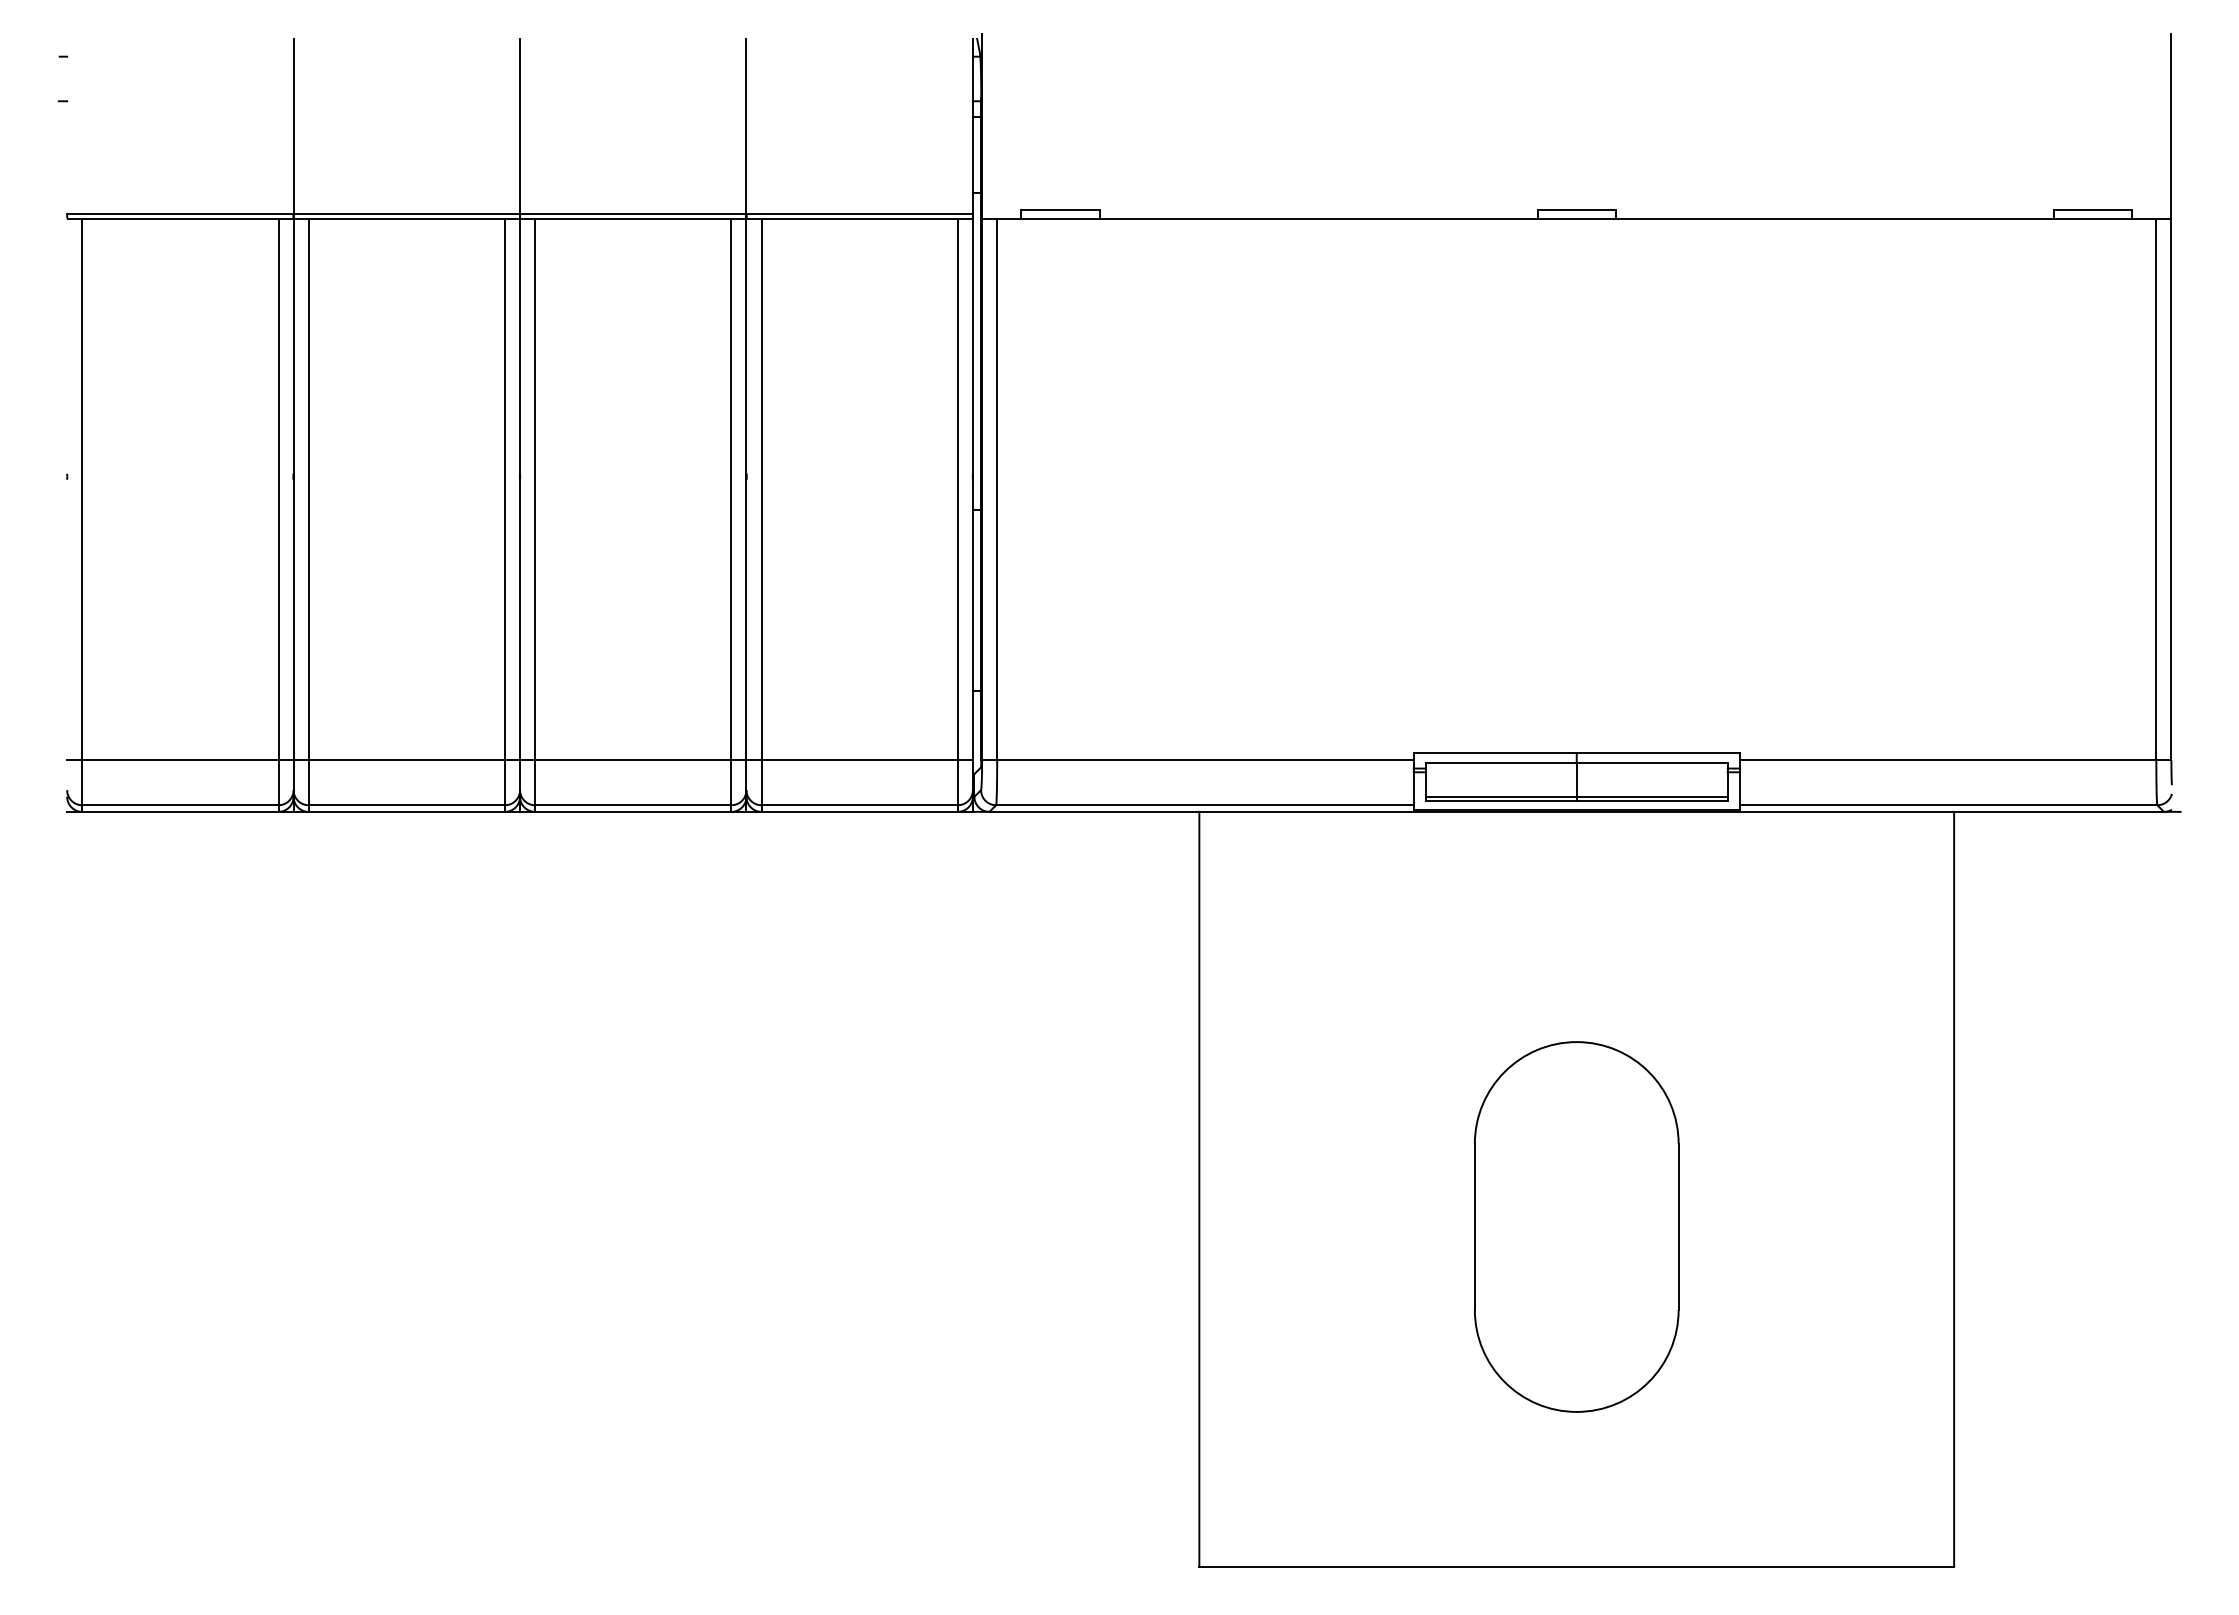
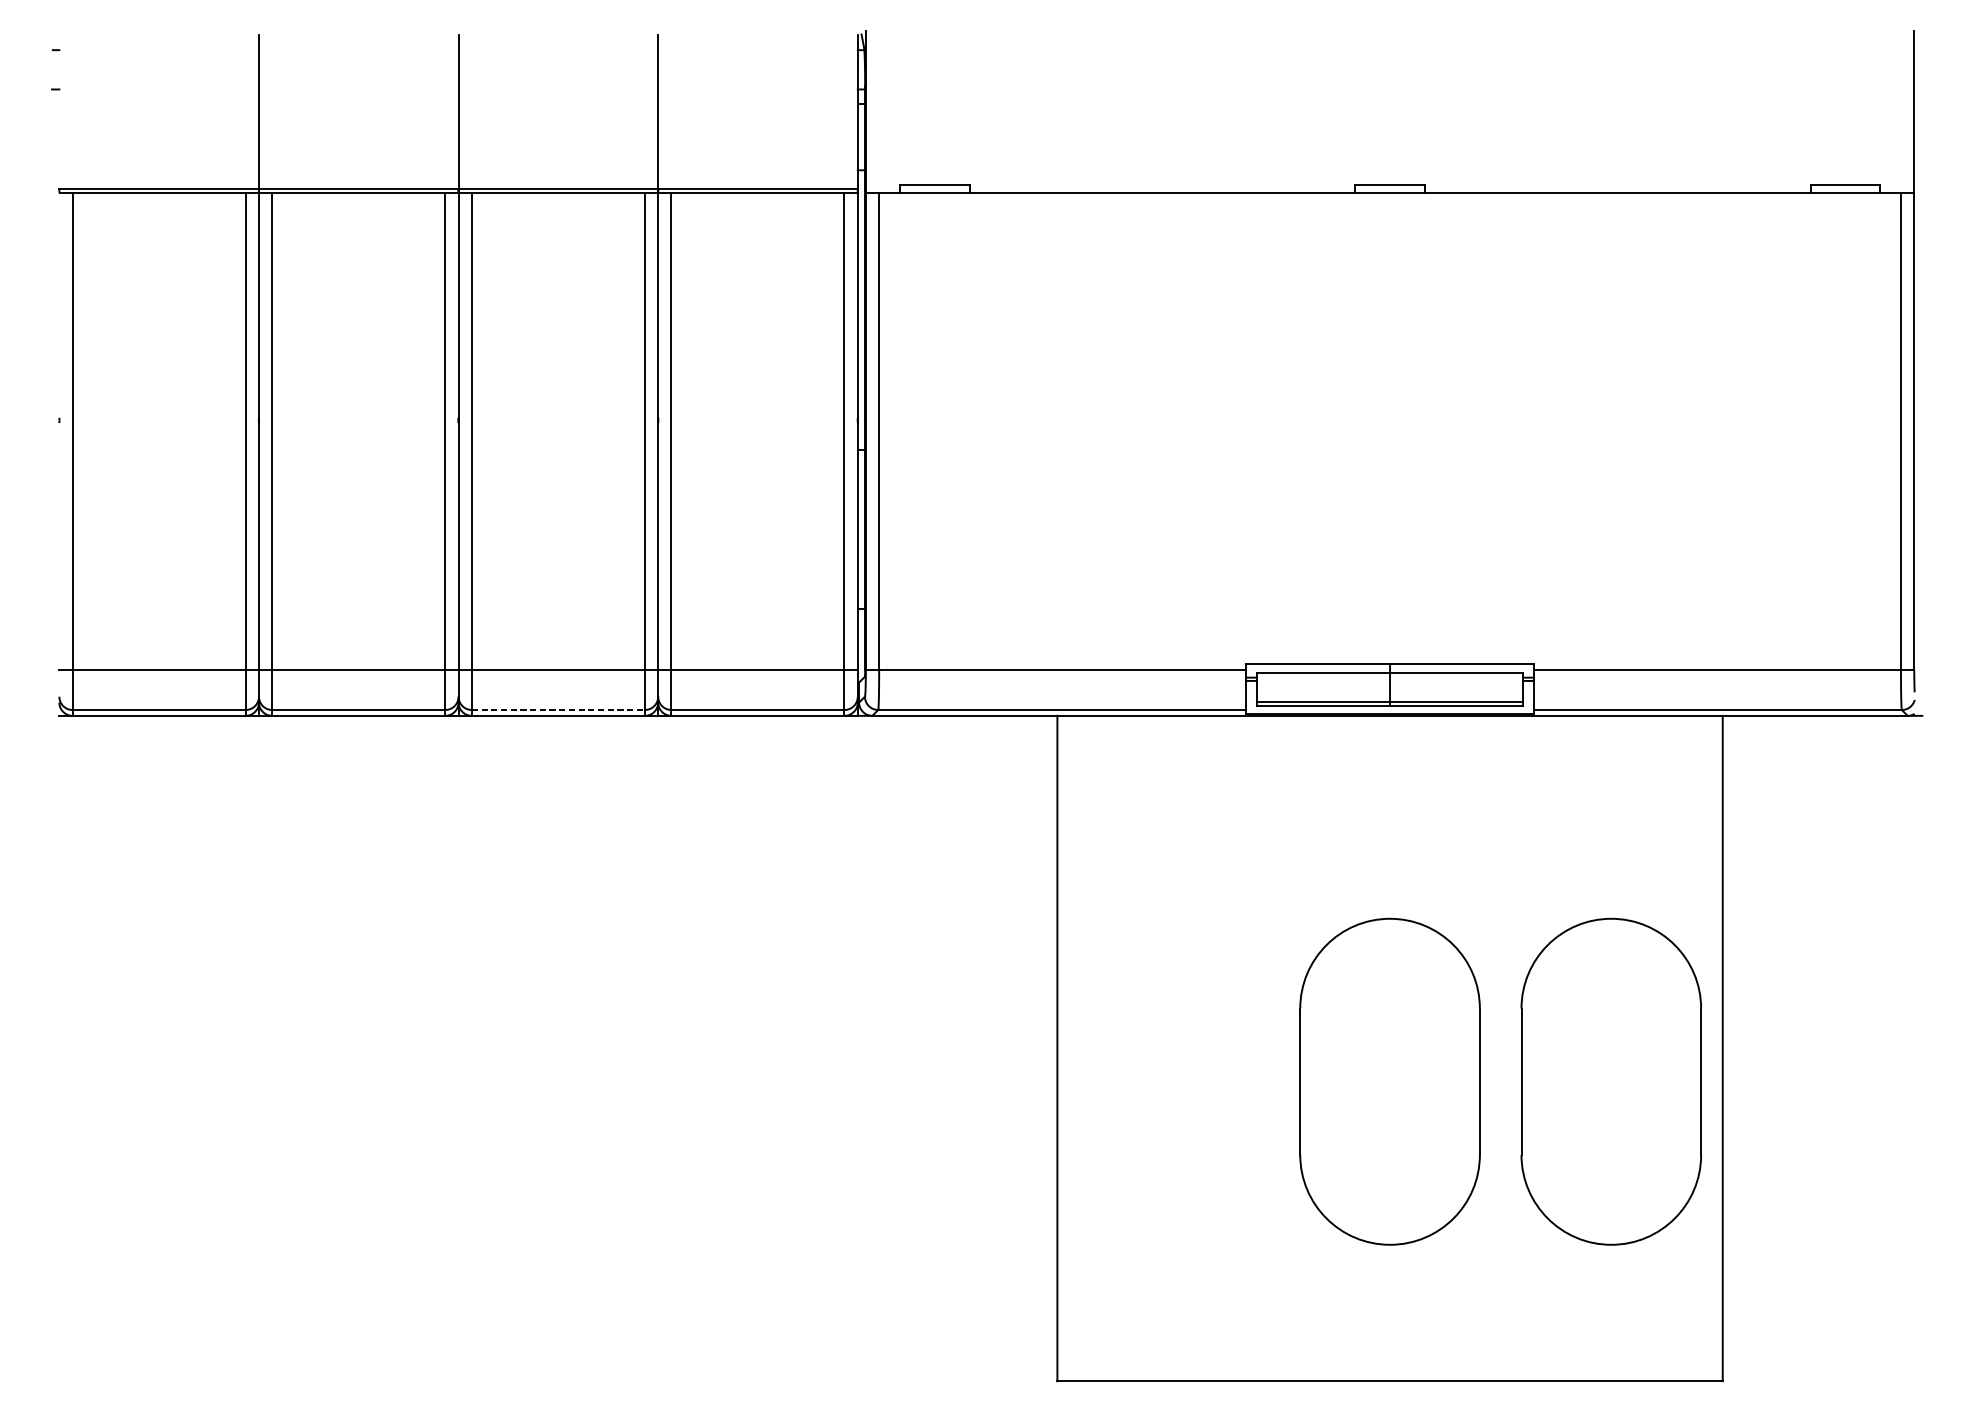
line: (633, 805) -> (558, 710), solid -> dashed
part: (1827, 1226) -> (1611, 1081), added

